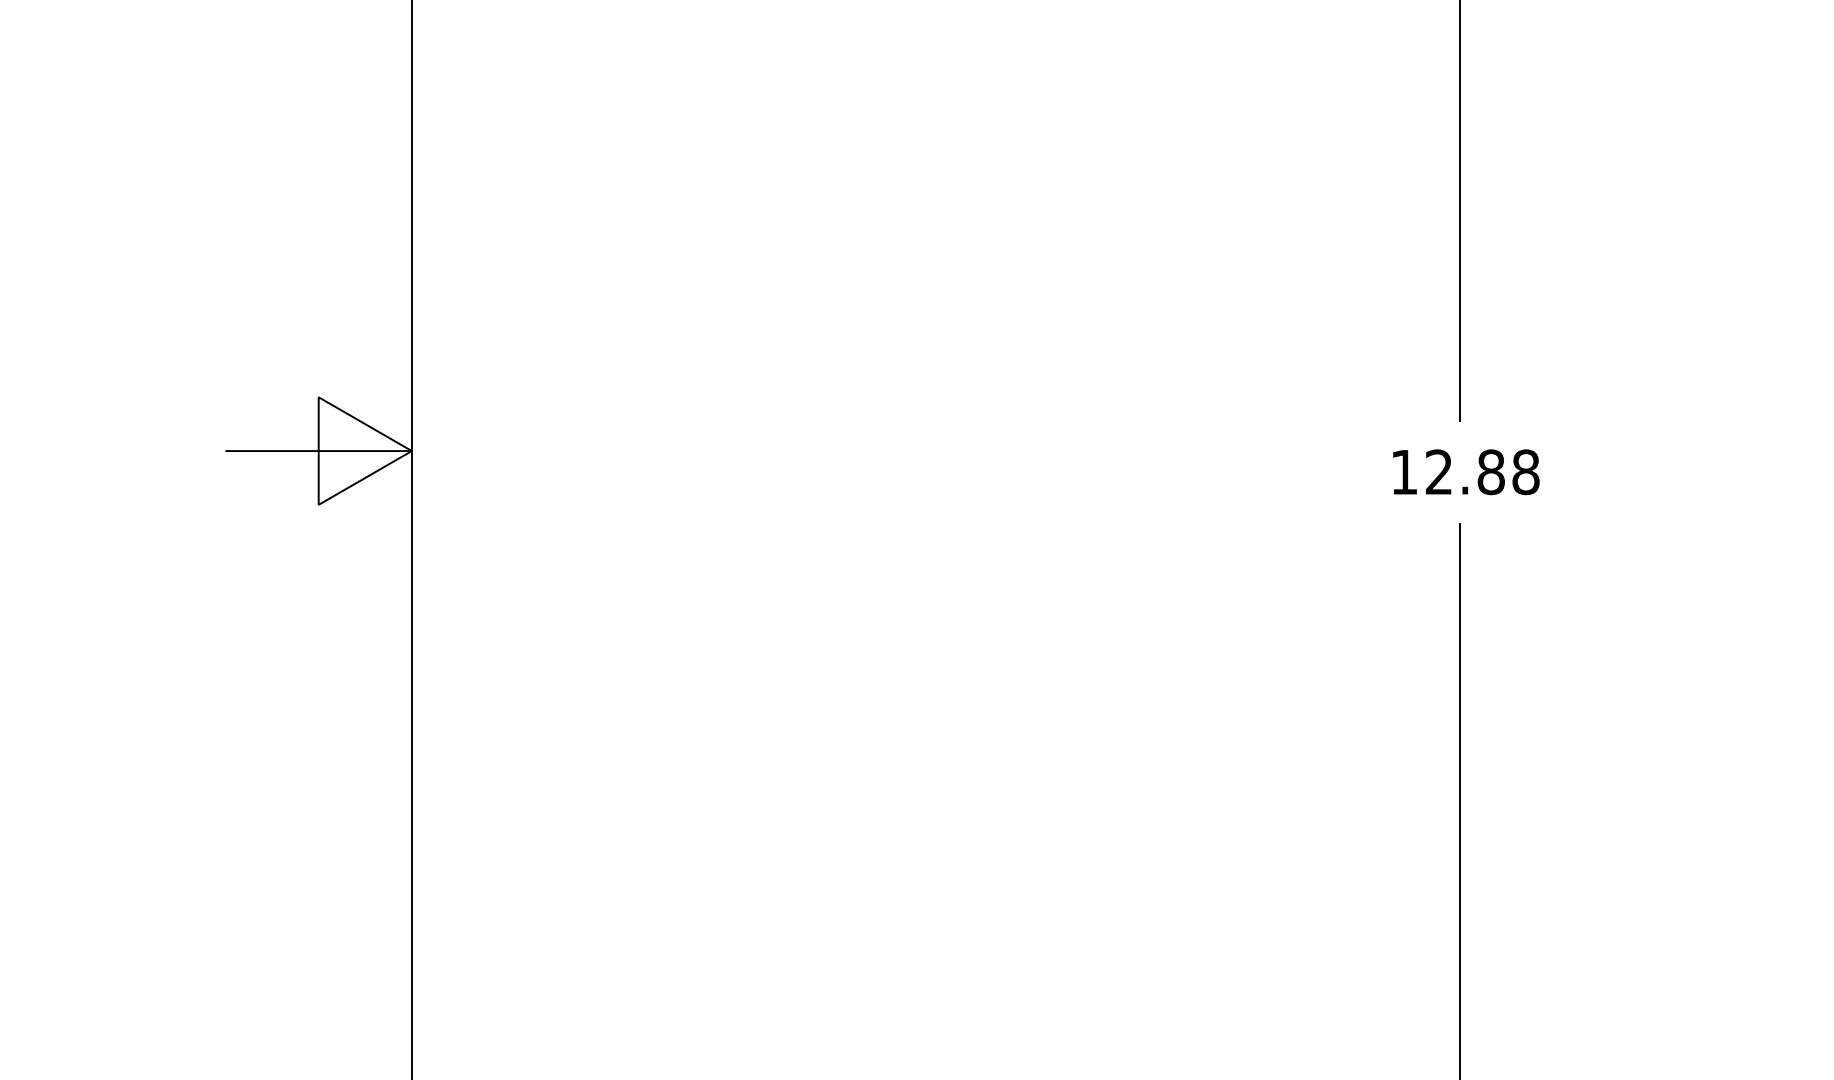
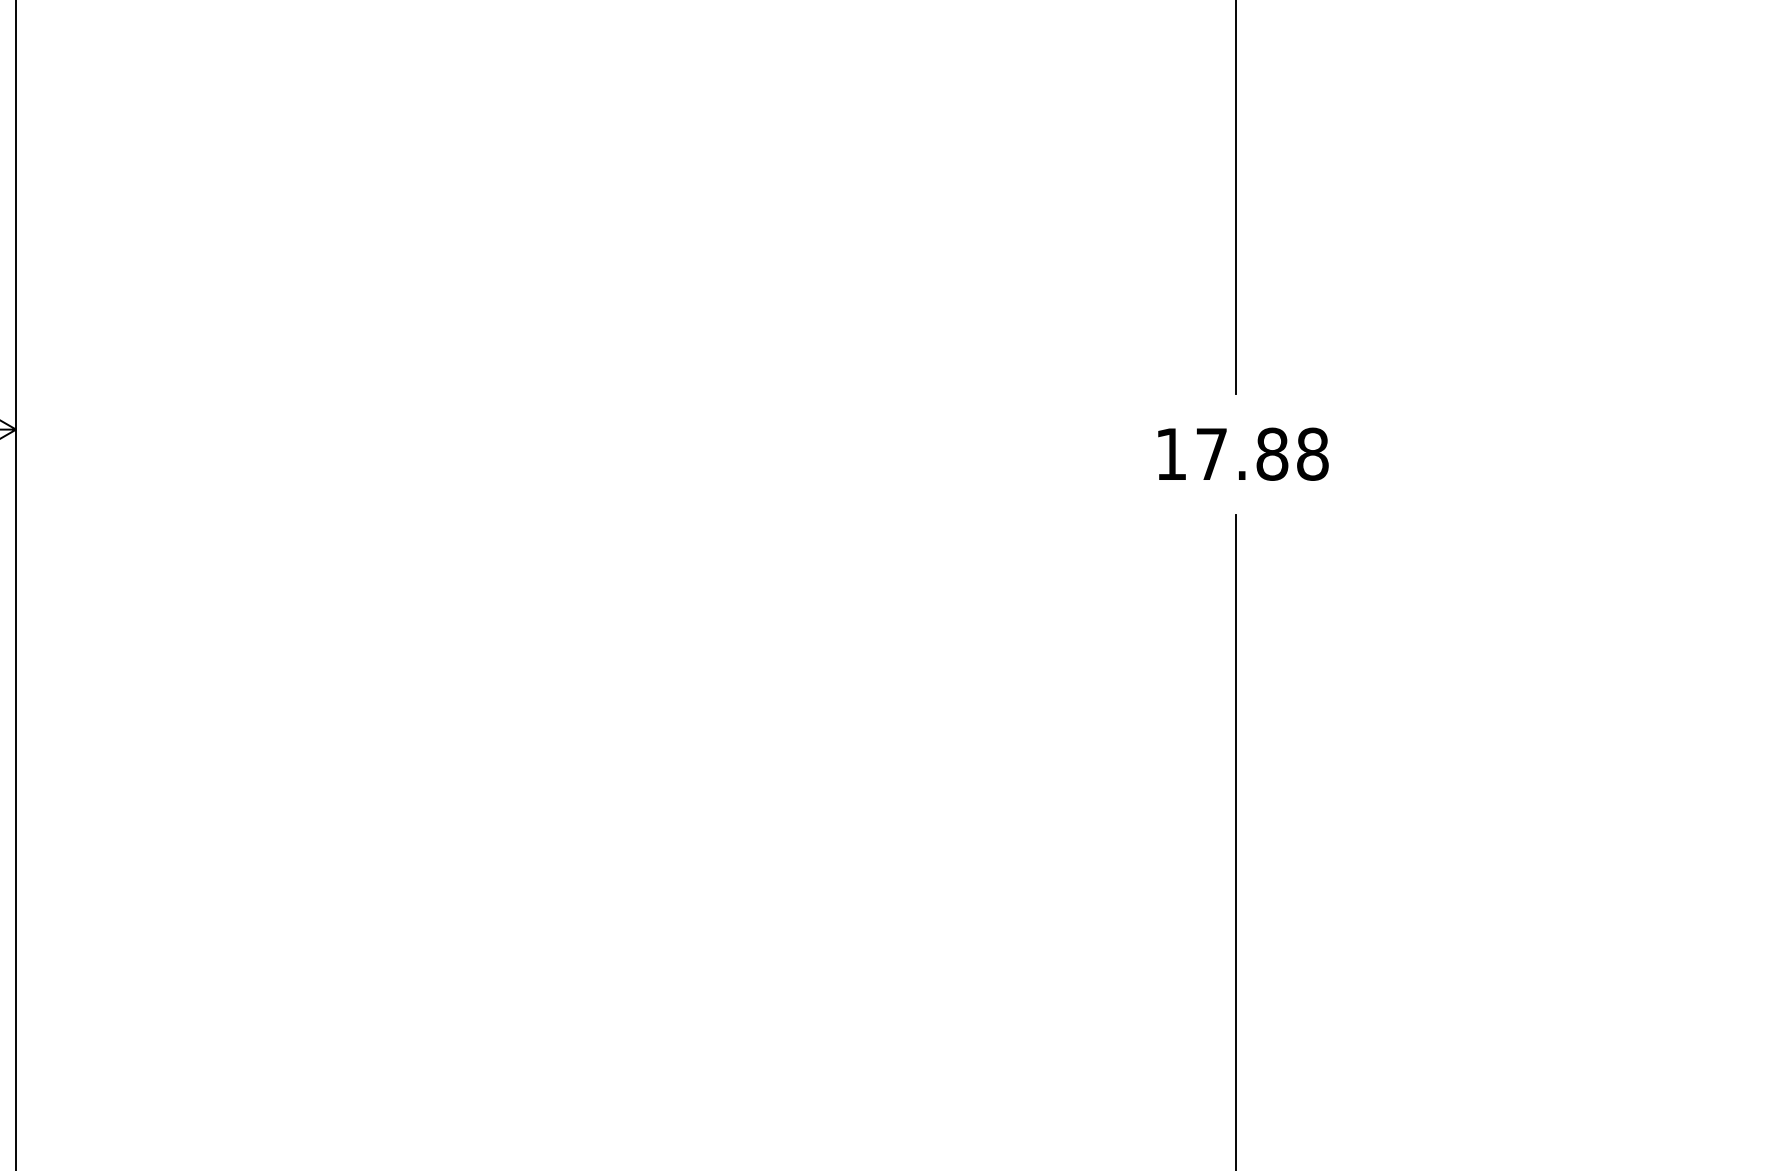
text: (1438, 471) -> (1210, 453), 12.88 -> 17.88

